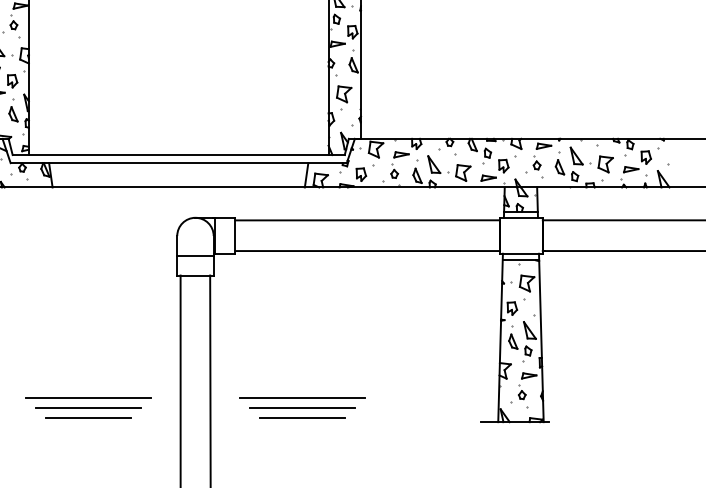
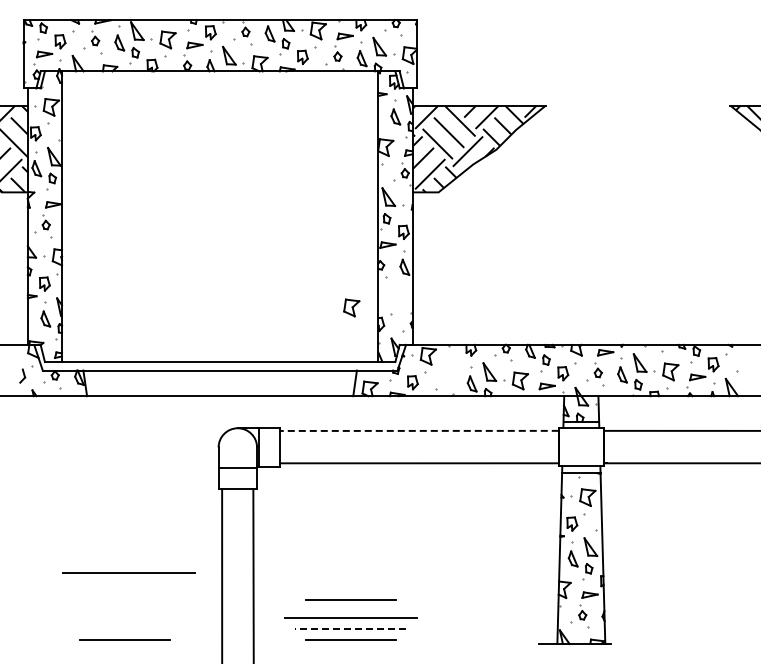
part: (343, 93) -> (351, 307), moved
part: (393, 164) -> (446, 372), removed
line: (366, 219) -> (418, 430), solid -> dashed
line: (302, 380) -> (350, 599), added
line: (88, 397) -> (128, 572), moved
line: (88, 408) -> (124, 629), removed
line: (302, 408) -> (350, 629), solid -> dashed

